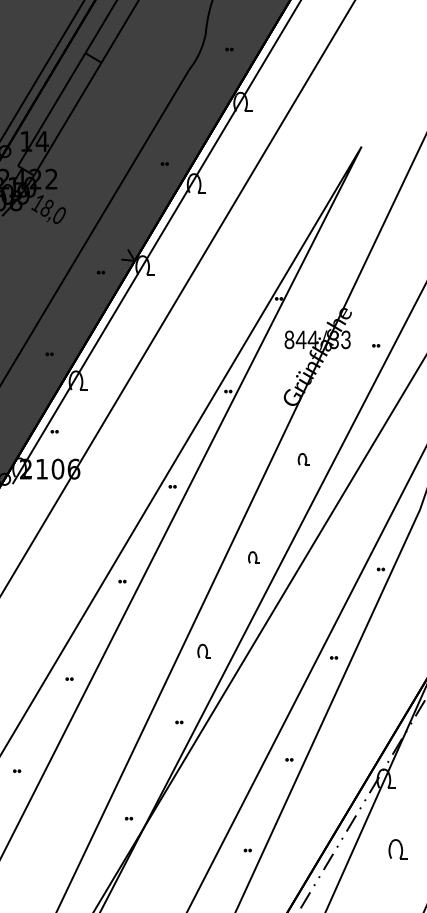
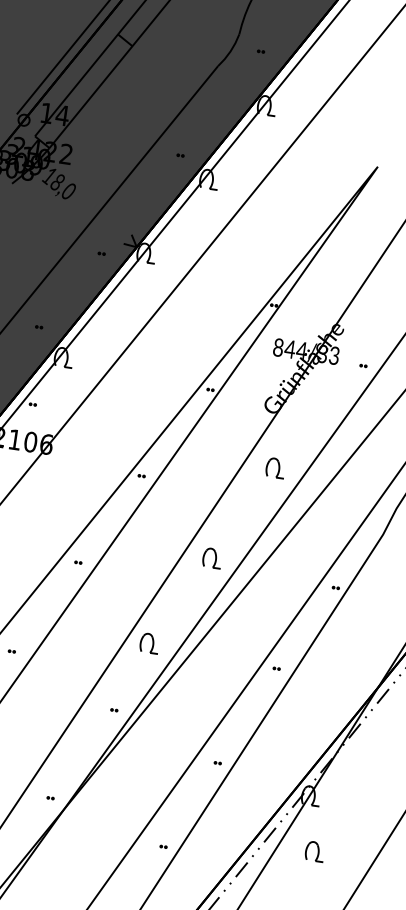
part: (303, 459) -> (275, 467), size x1.67
part: (253, 557) -> (211, 557), size x1.67
part: (203, 651) -> (148, 643), size x1.43
part: (397, 849) -> (314, 851), moved

